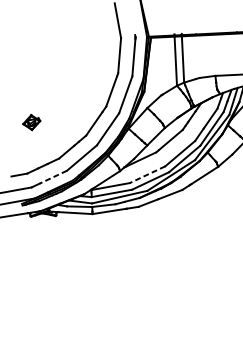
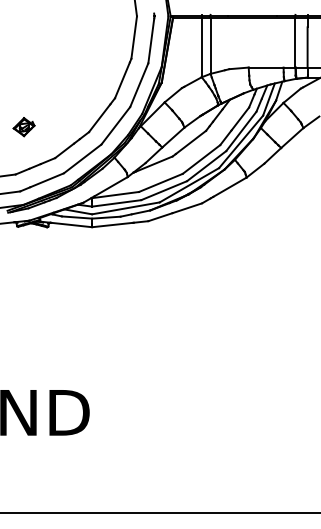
part: (31, 122) -> (23, 127), moved
line: (147, 174) -> (160, 182), dashed -> solid
line: (52, 177) -> (46, 180), dashed -> solid

